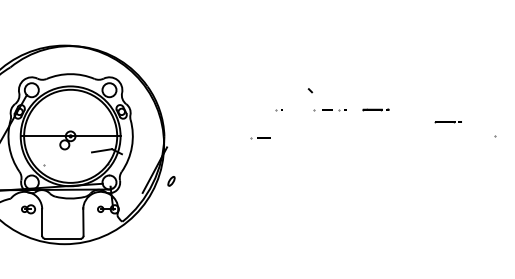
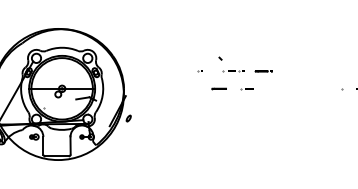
line: (448, 122) -> (311, 79), removed
line: (307, 135) -> (218, 88), added
part: (258, 138) -> (246, 89), moved

